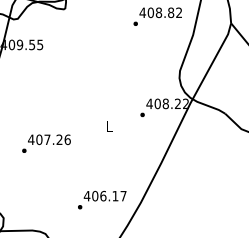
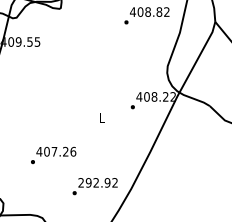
text: (46, 143) -> (53, 155), moved
text: (104, 195) -> (97, 182), 406.17 -> 292.92

